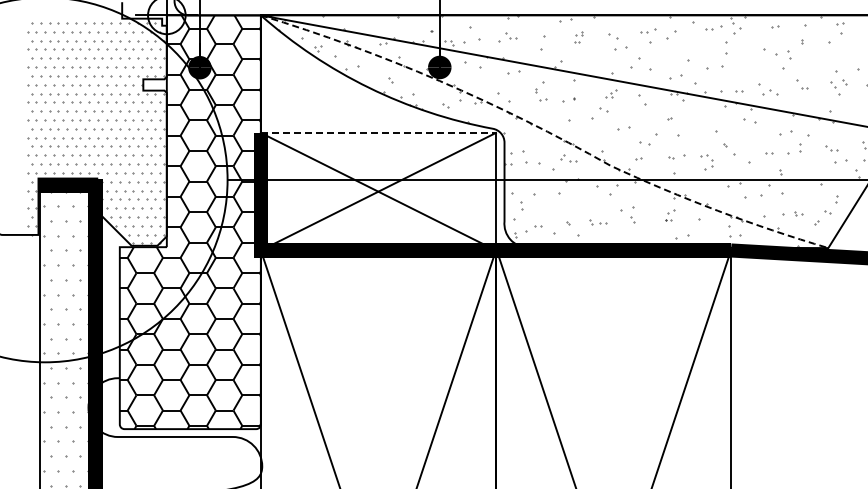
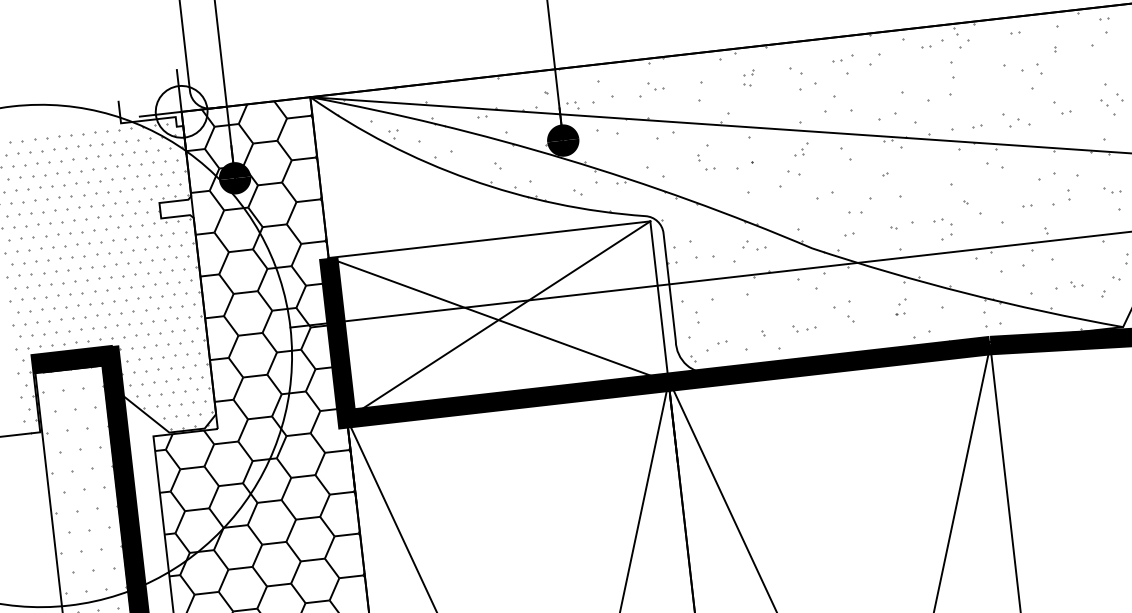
line: (378, 132) -> (489, 239), dashed -> solid
line: (549, 132) -> (723, 212), dashed -> solid

